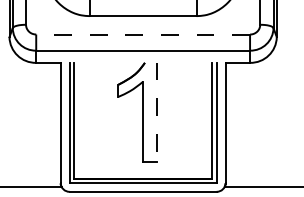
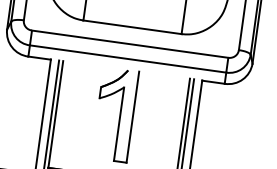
line: (143, 34) -> (130, 44), dashed -> solid
line: (156, 112) -> (132, 117), dashed -> solid

